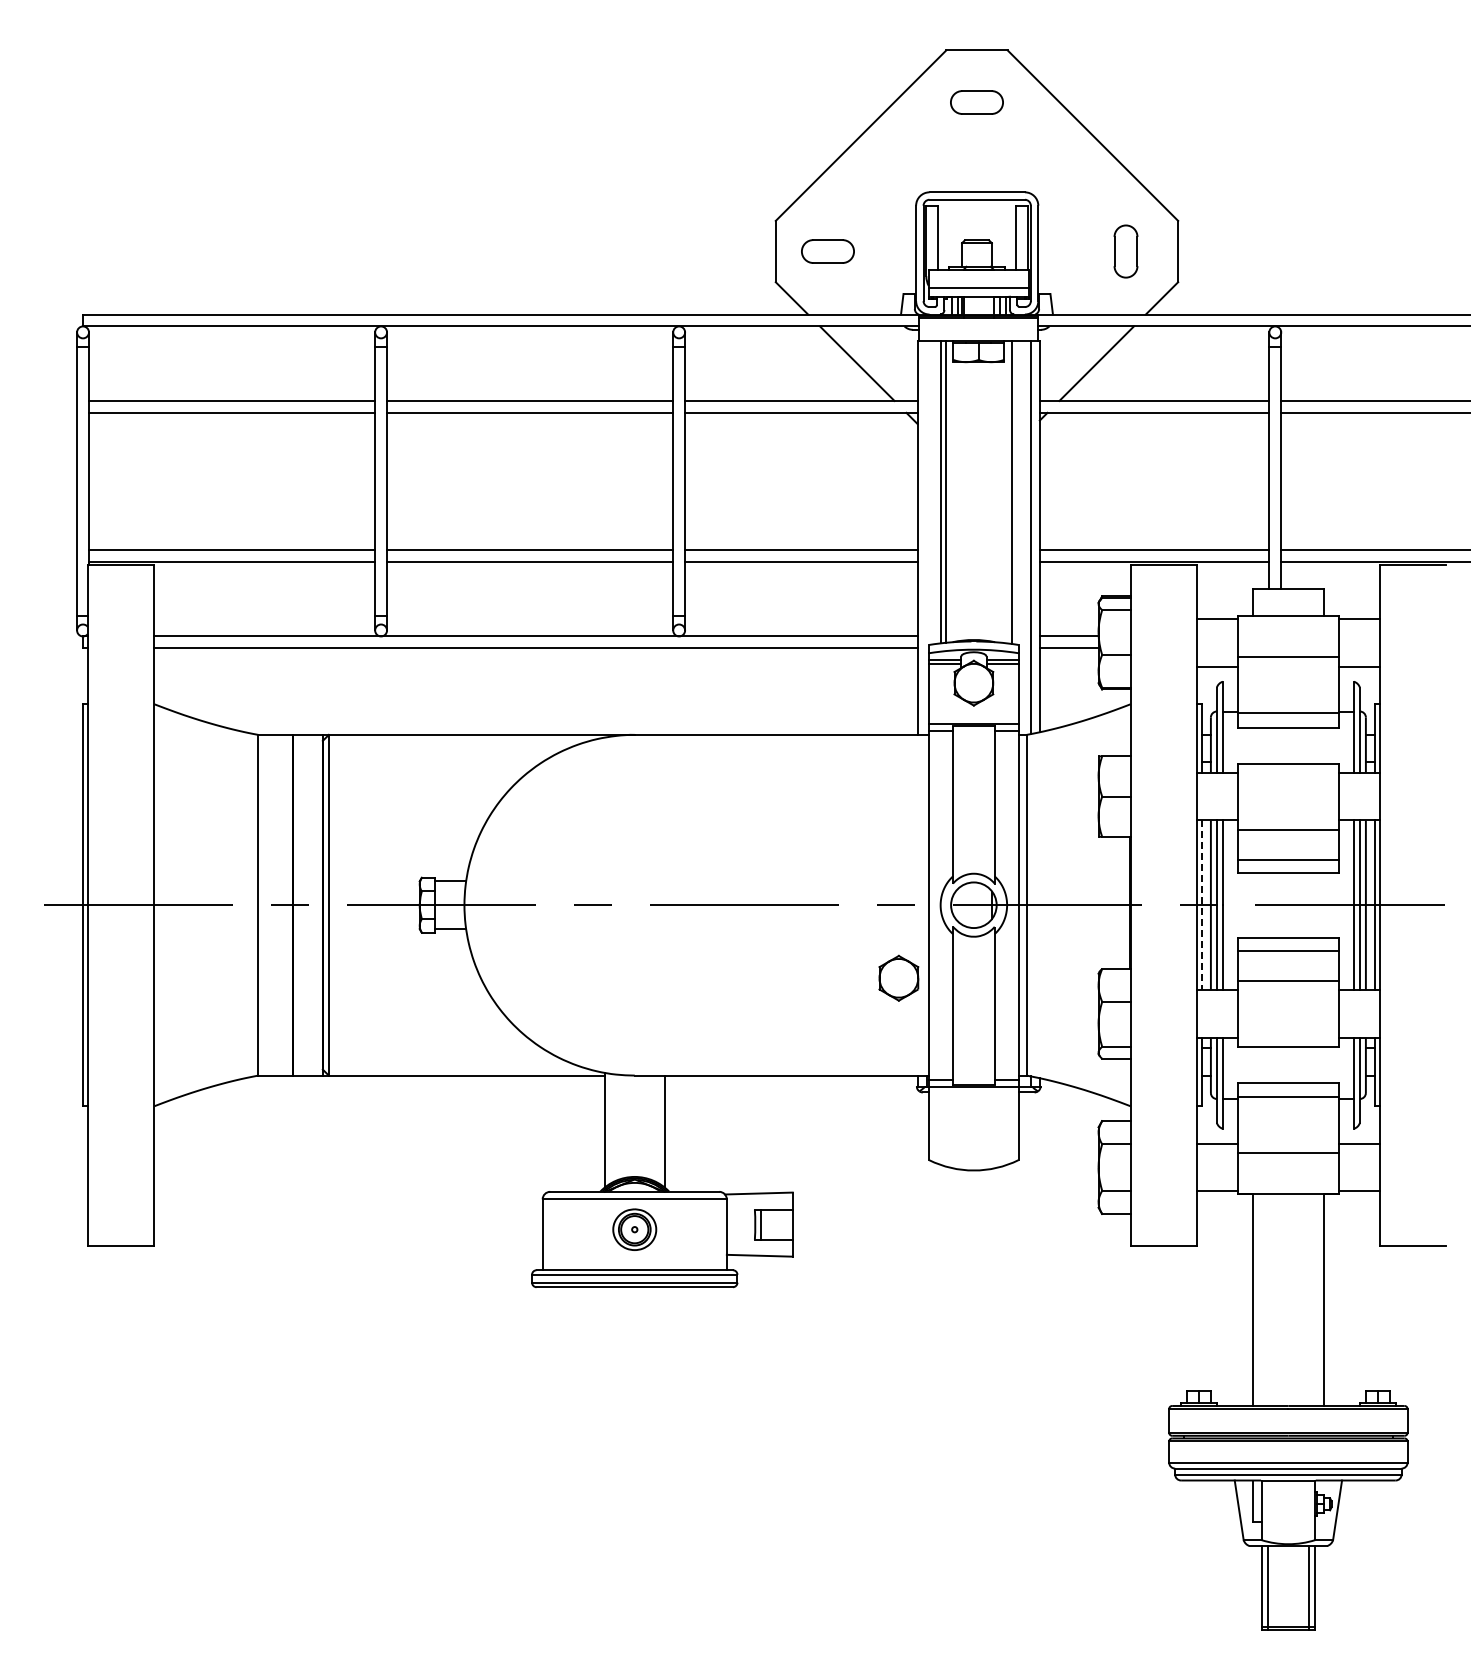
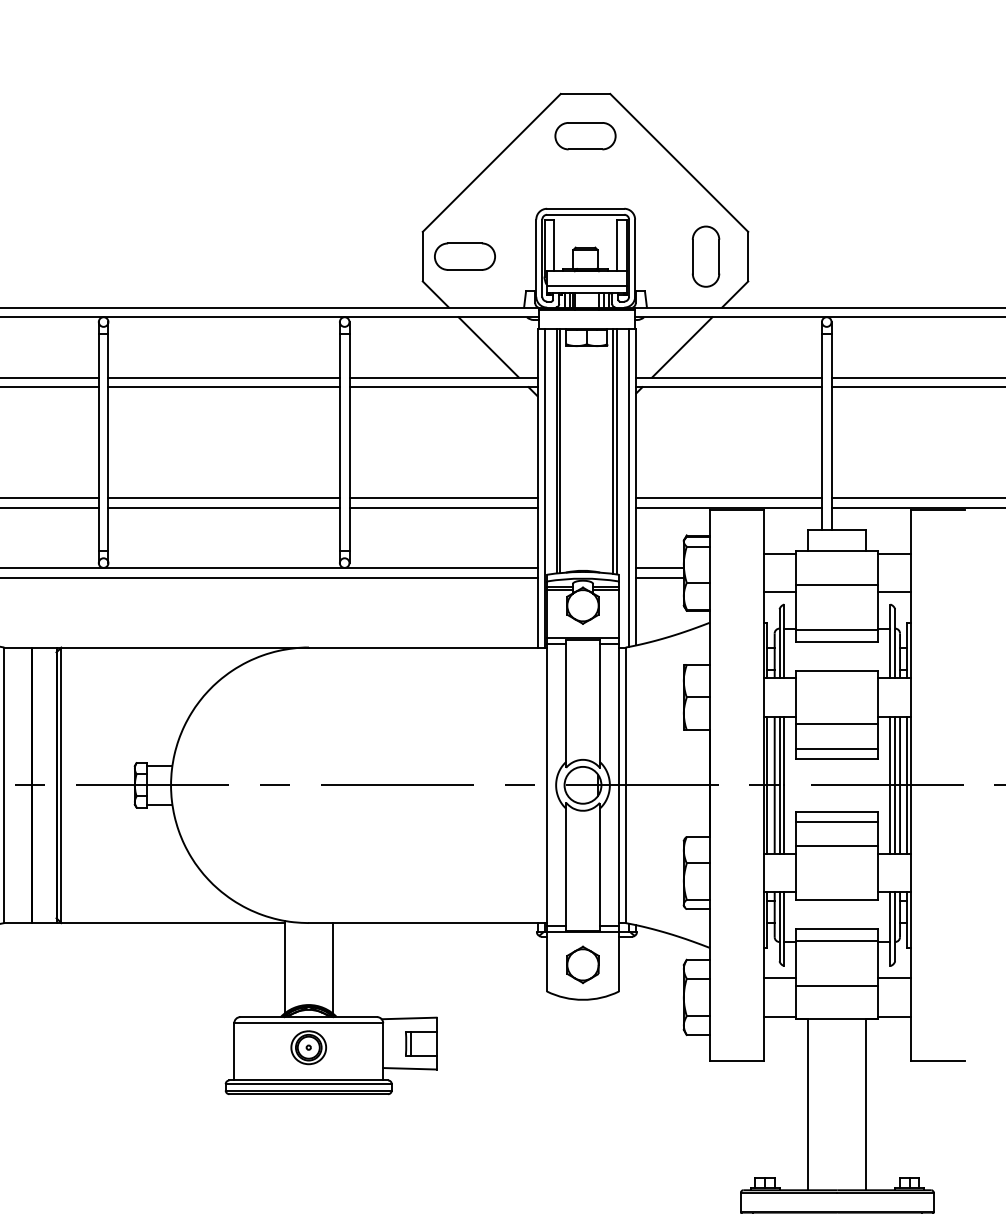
part: (976, 102) -> (585, 136), size x1.43
part: (827, 251) -> (464, 256), size x1.43
part: (1125, 251) -> (705, 256), size x1.43
line: (1015, 492) -> (616, 451), added
line: (926, 537) -> (544, 487), added
line: (1201, 905) -> (767, 785), dashed -> solid
part: (898, 977) -> (582, 964), moved

